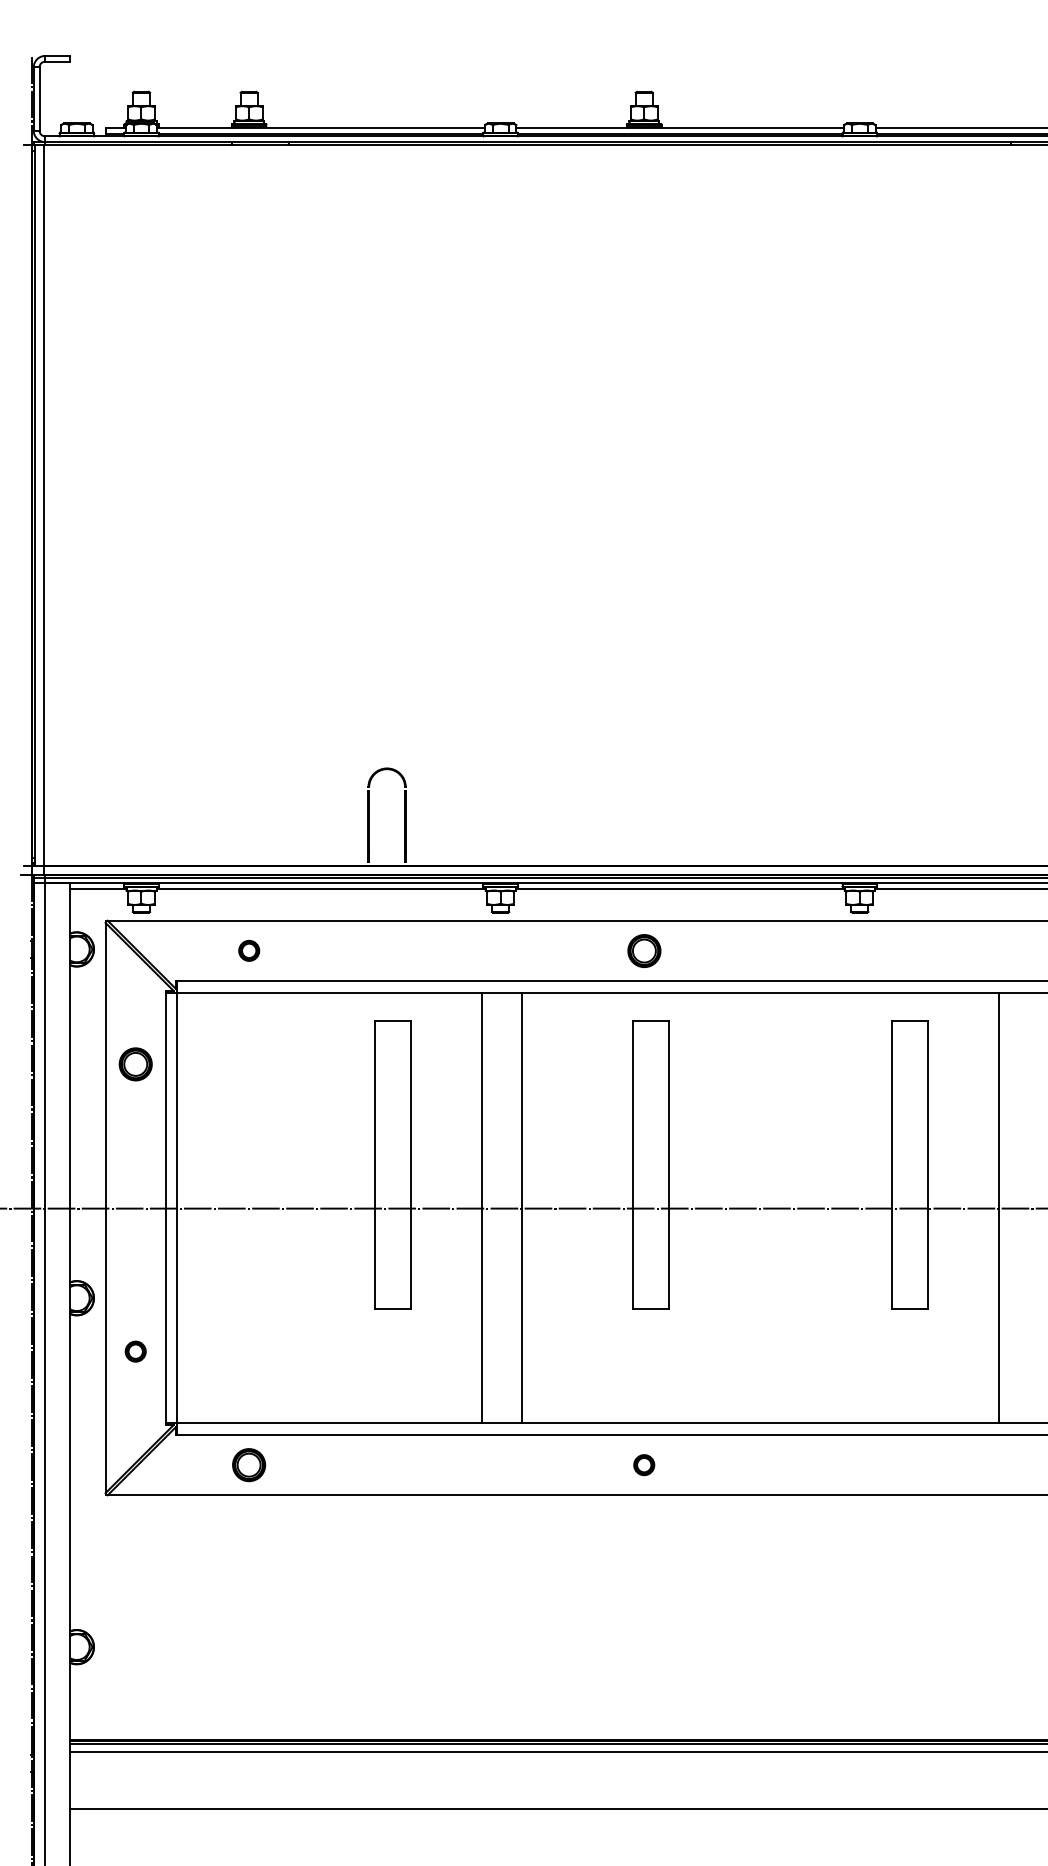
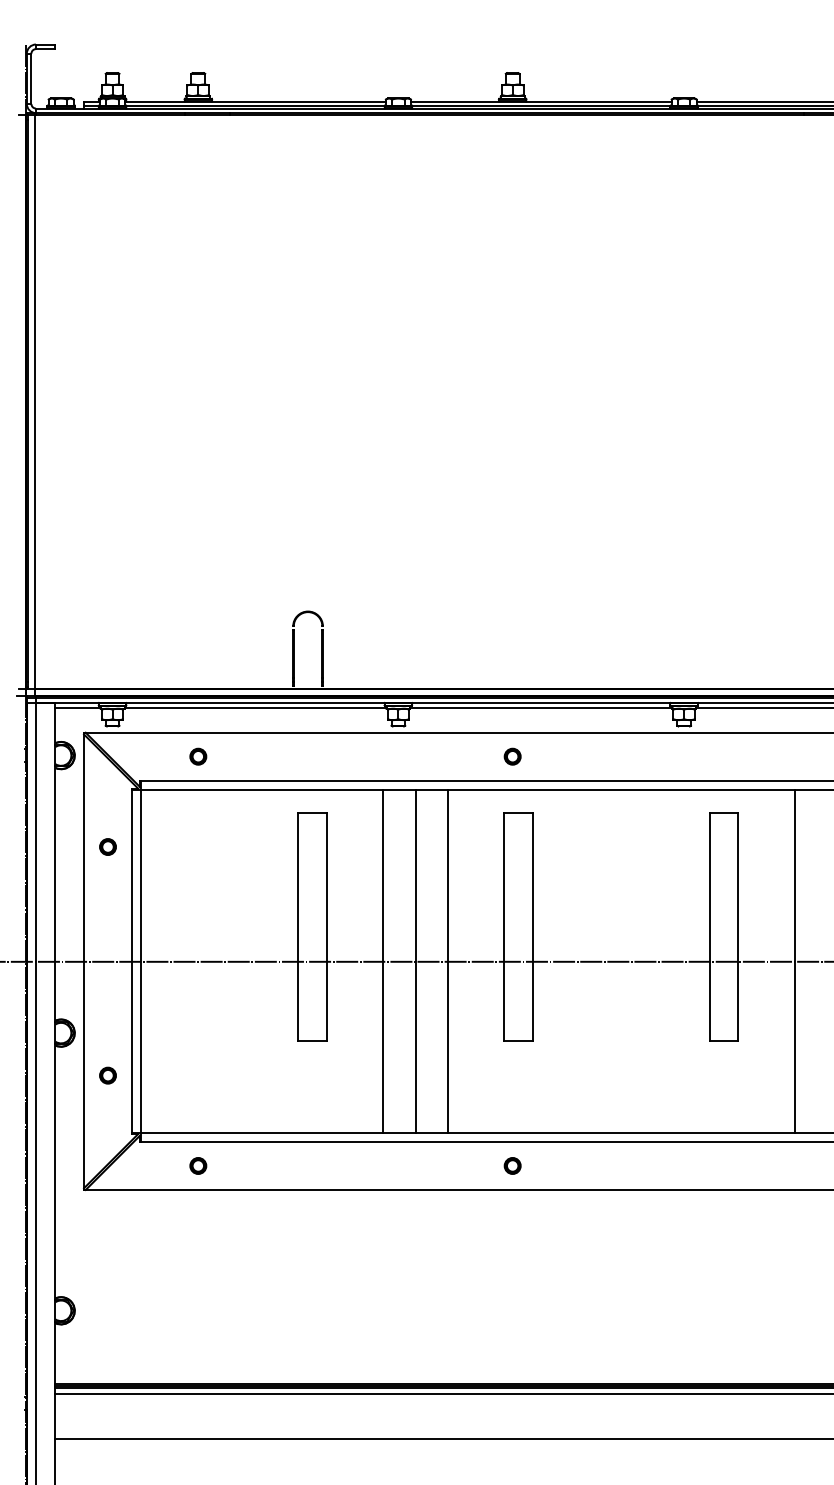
part: (644, 950) -> (512, 756), size x0.62
part: (135, 1063) -> (107, 846), size x0.62
line: (562, 1206) -> (447, 960), added
part: (249, 1464) -> (198, 1165), size x0.62

